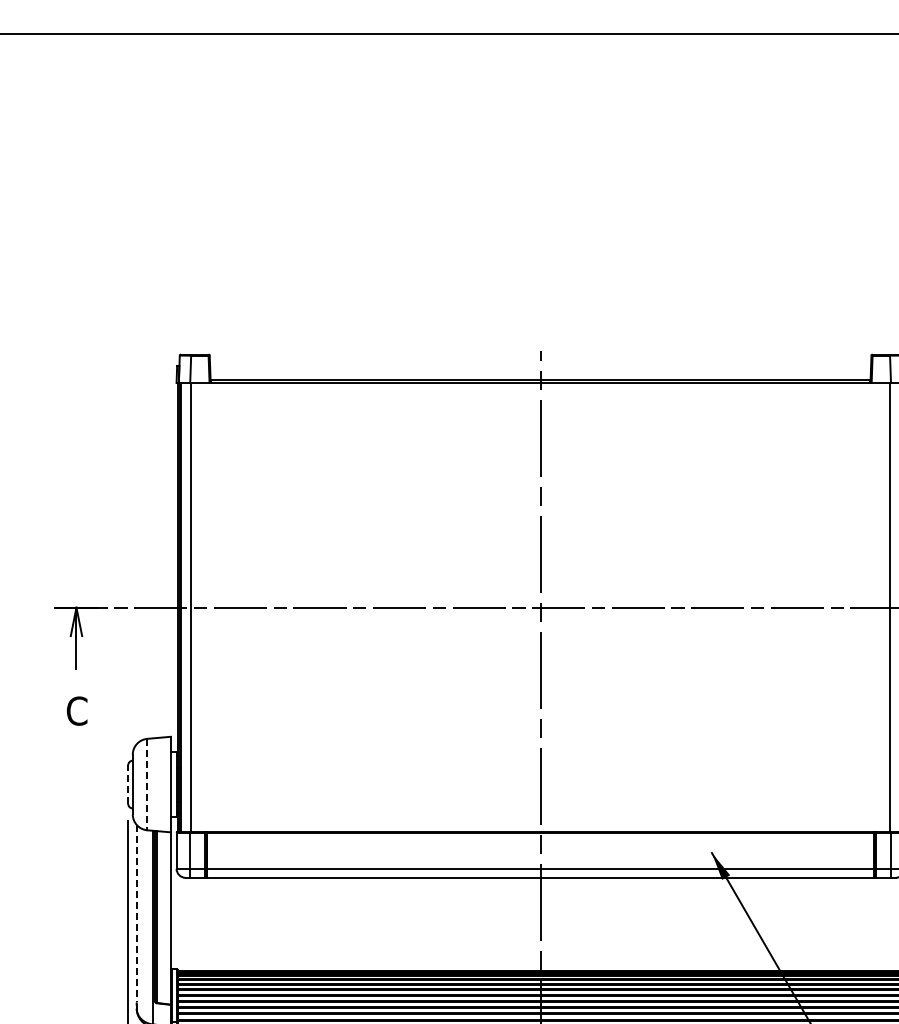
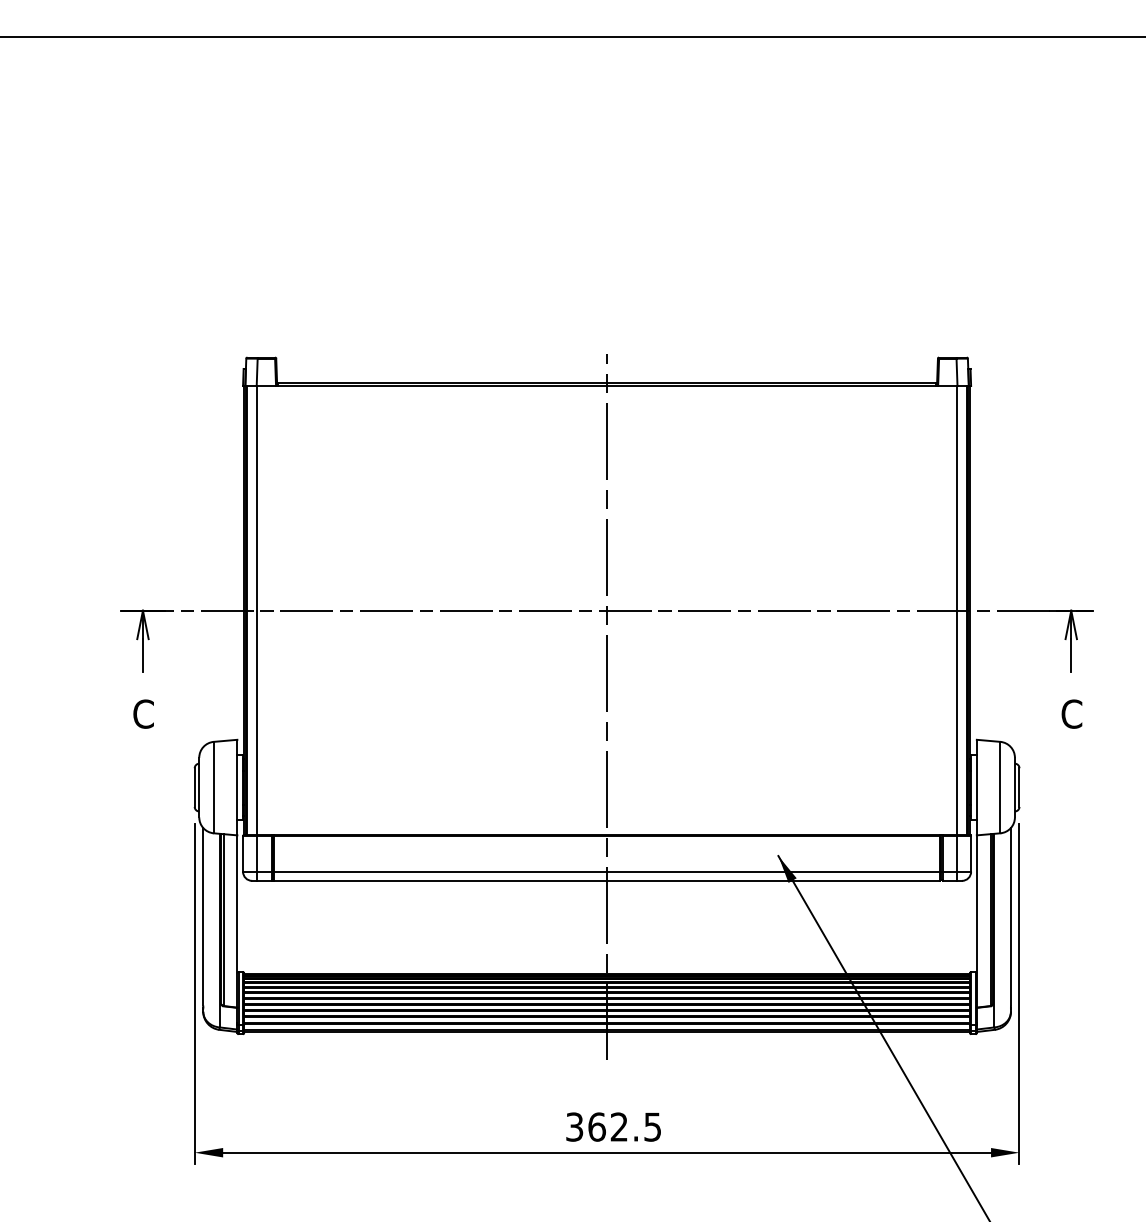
line: (128, 784) -> (194, 787), dashed -> solid
line: (147, 784) -> (213, 787), dashed -> solid
line: (137, 913) -> (203, 916), dashed -> solid

